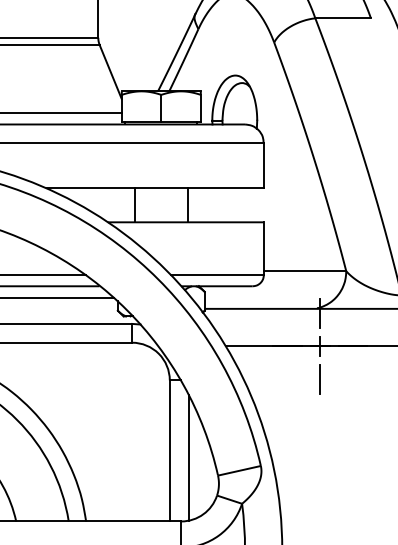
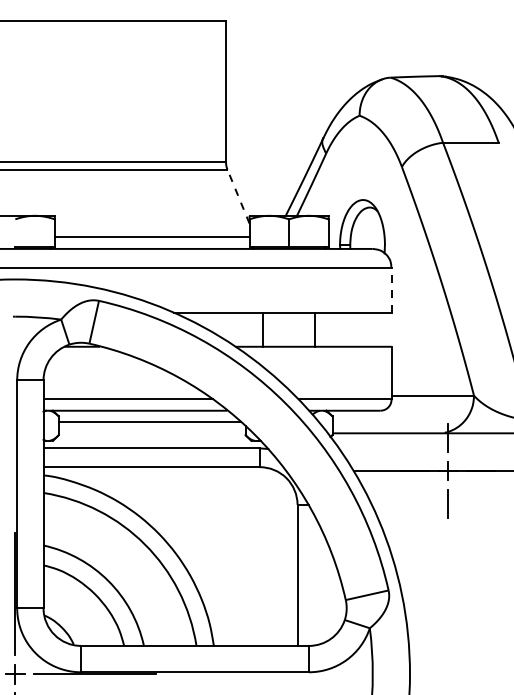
line: (110, 72) -> (238, 196), solid -> dashed
line: (263, 166) -> (391, 290), solid -> dashed
line: (188, 458) -> (316, 582), removed

